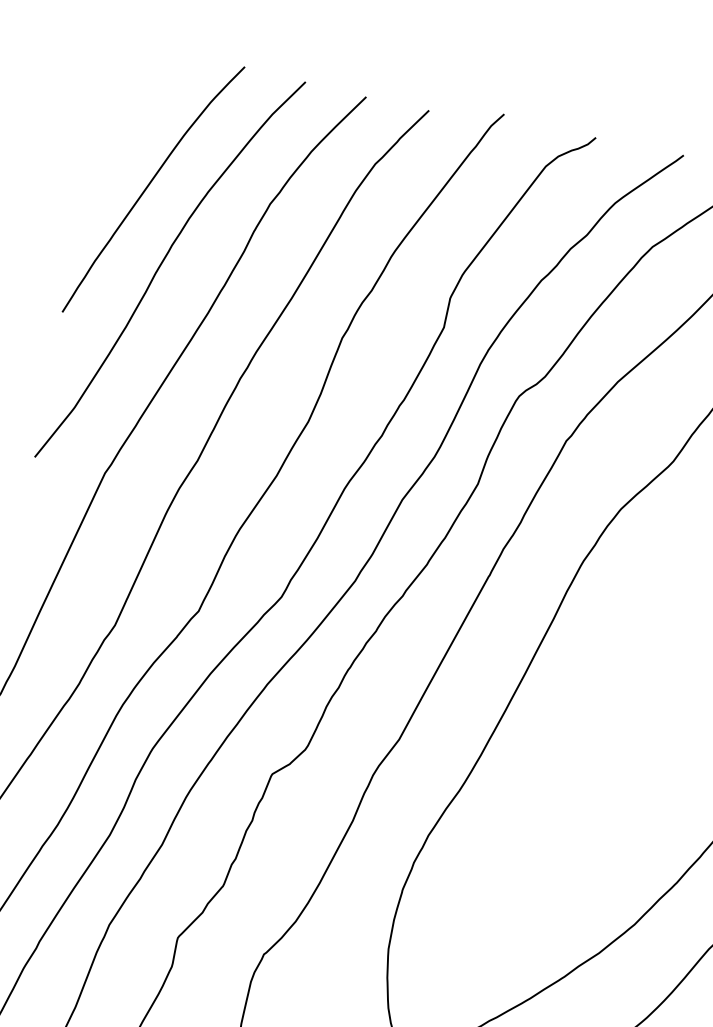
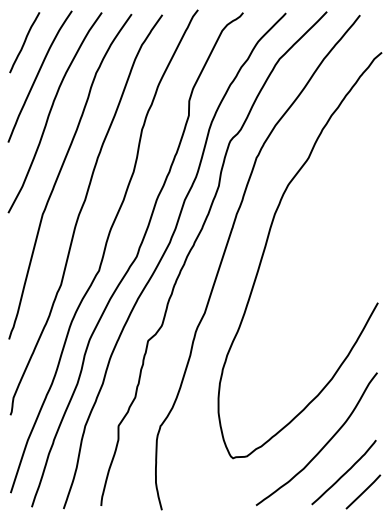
curve: (134, 113) -> (24, 42), added

